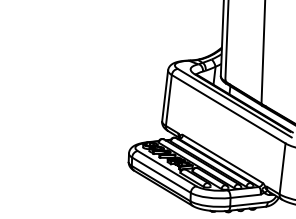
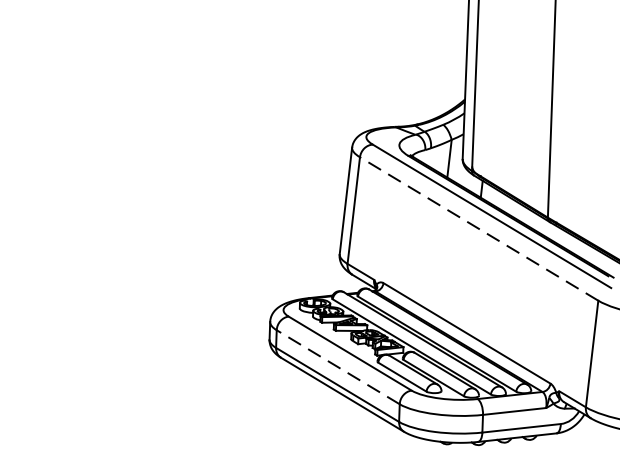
line: (228, 109) -> (478, 229), solid -> dashed
line: (161, 174) -> (338, 365), solid -> dashed

